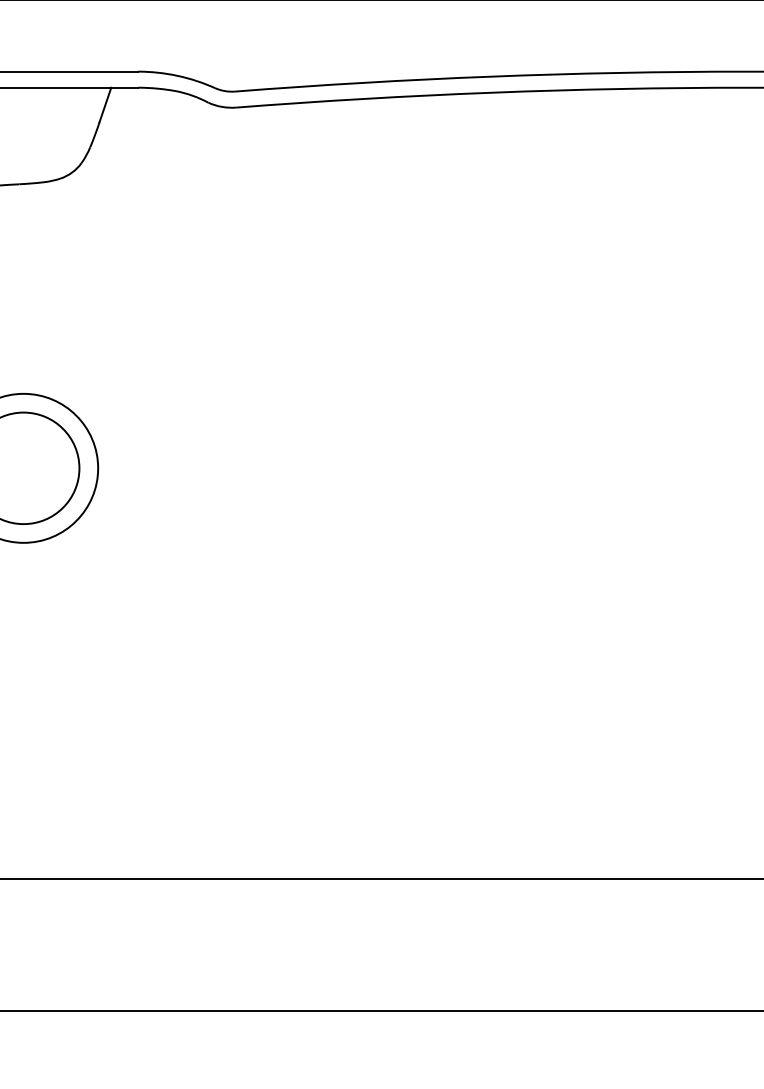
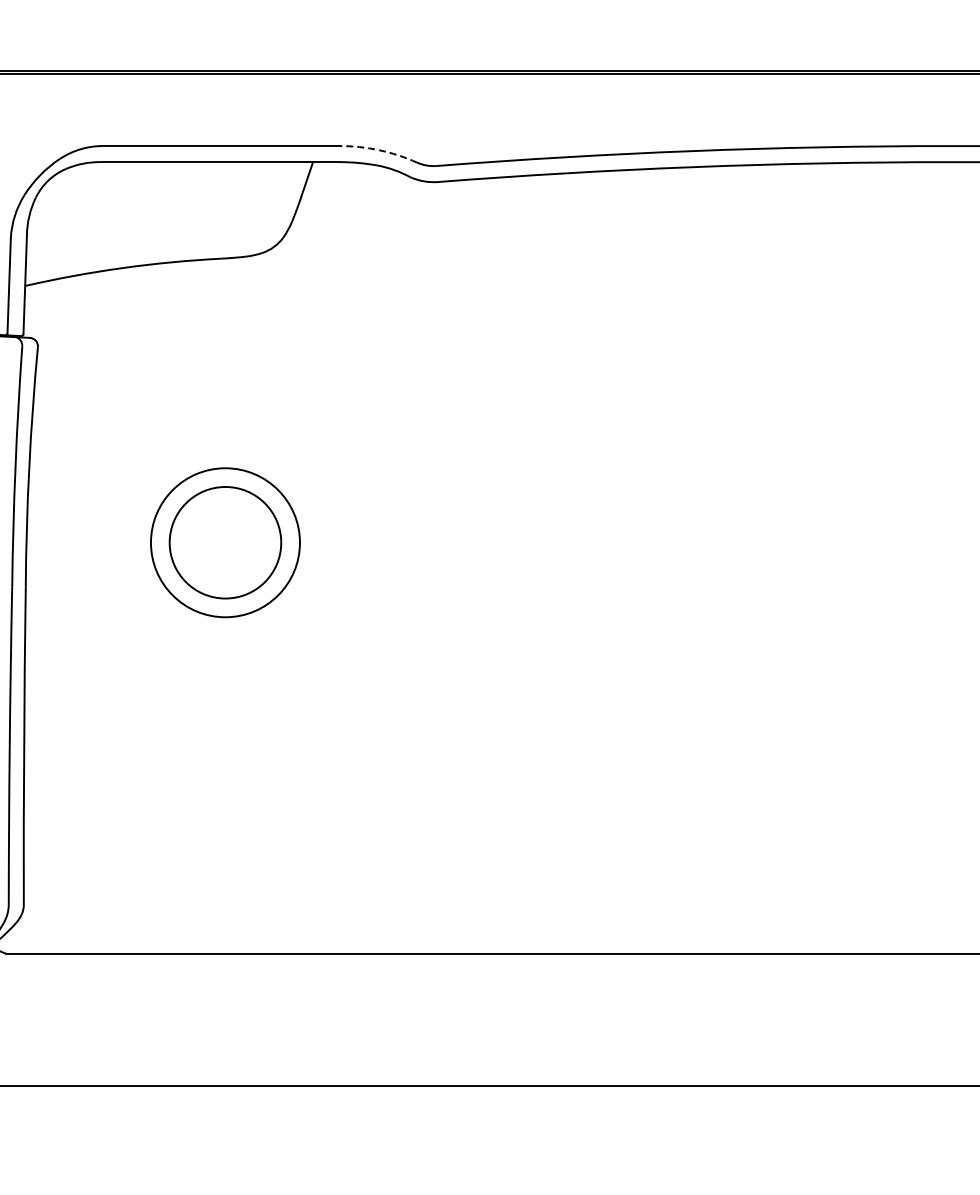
arc: (177, 76) -> (379, 150), solid -> dashed

